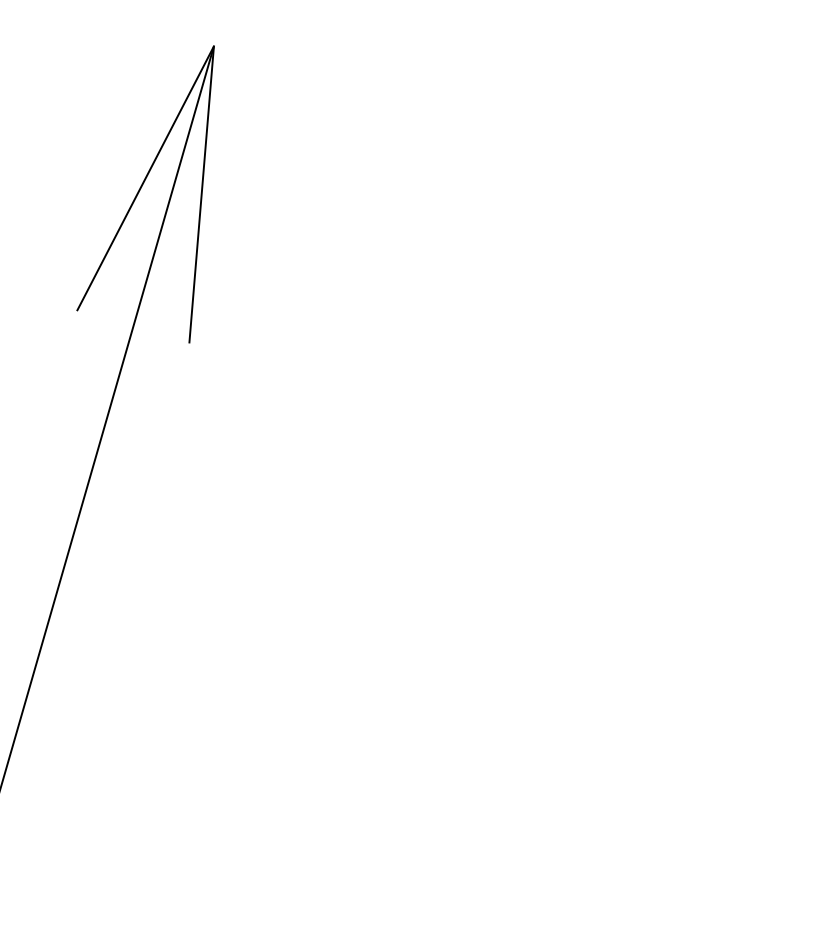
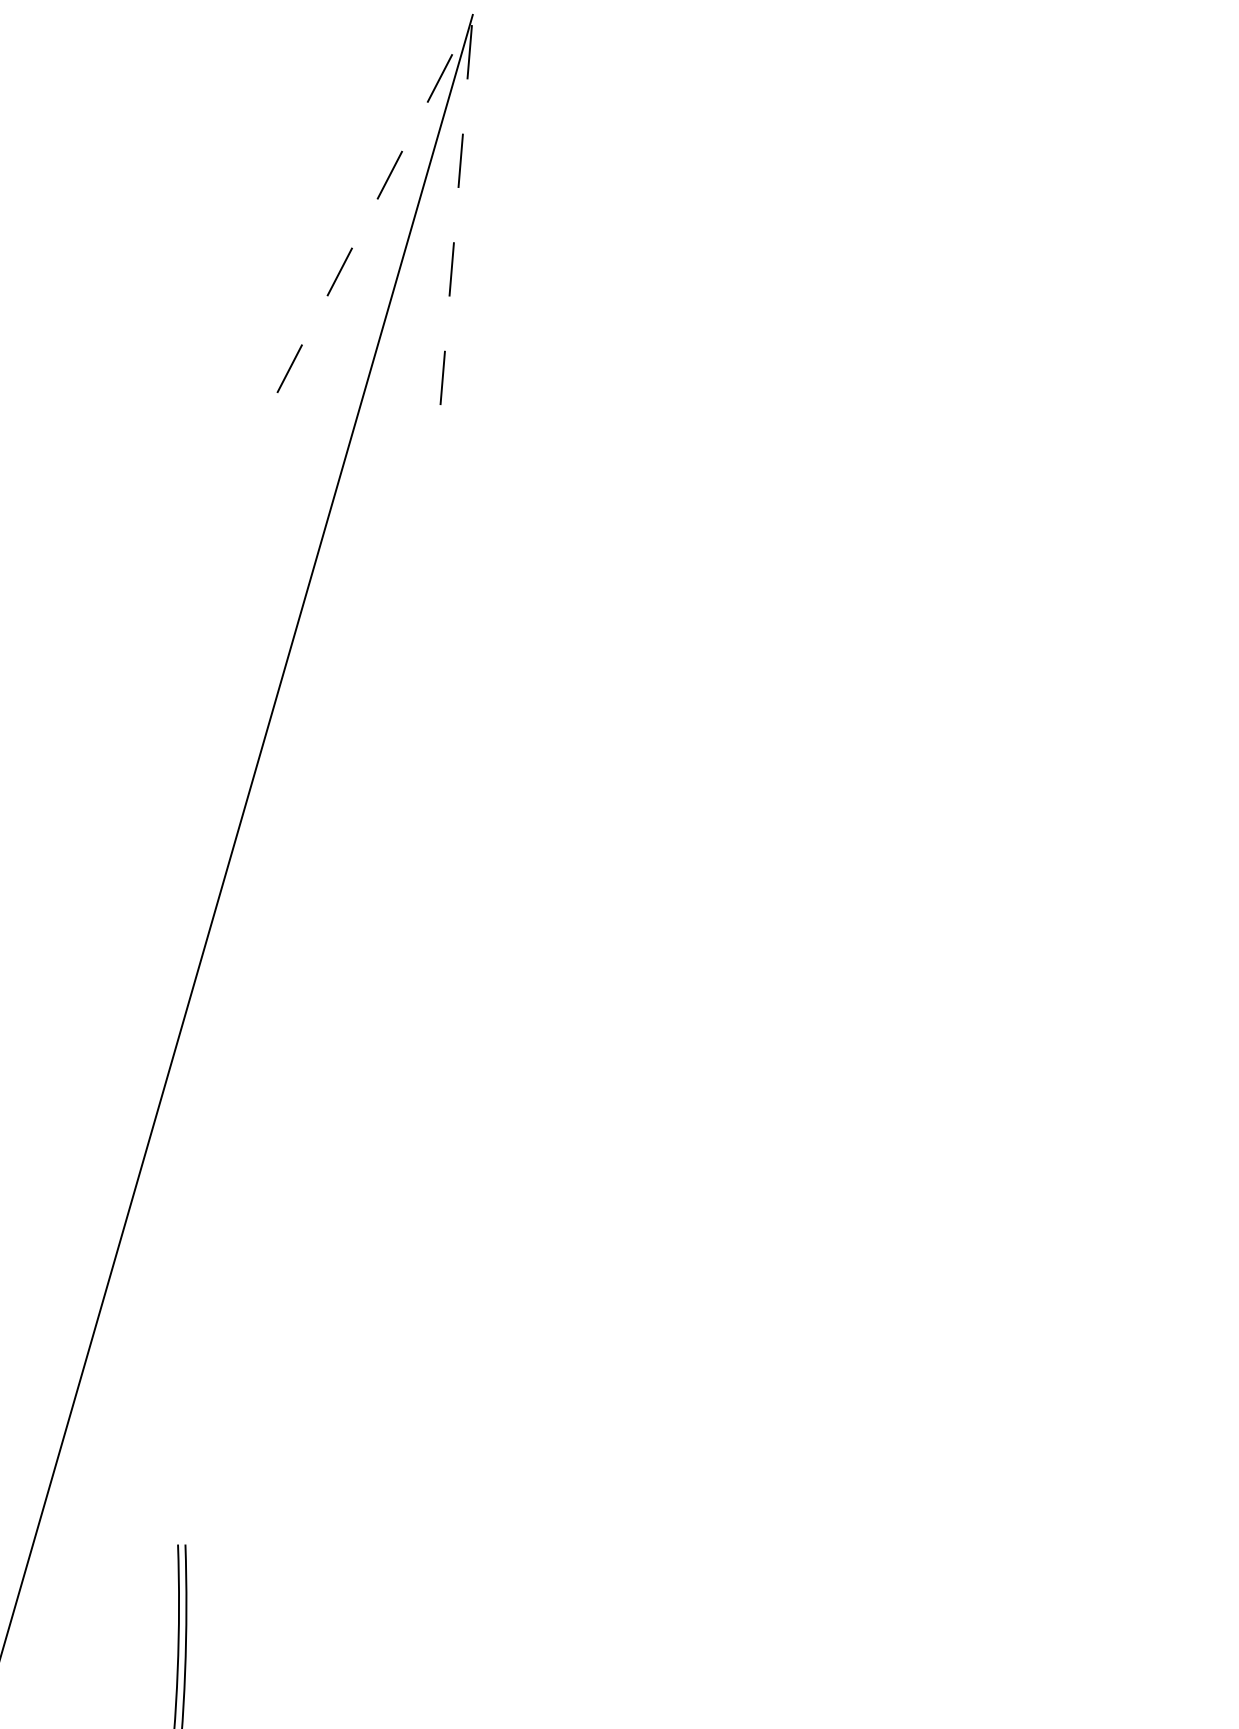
line: (213, 46) -> (472, 14), solid -> dashed

